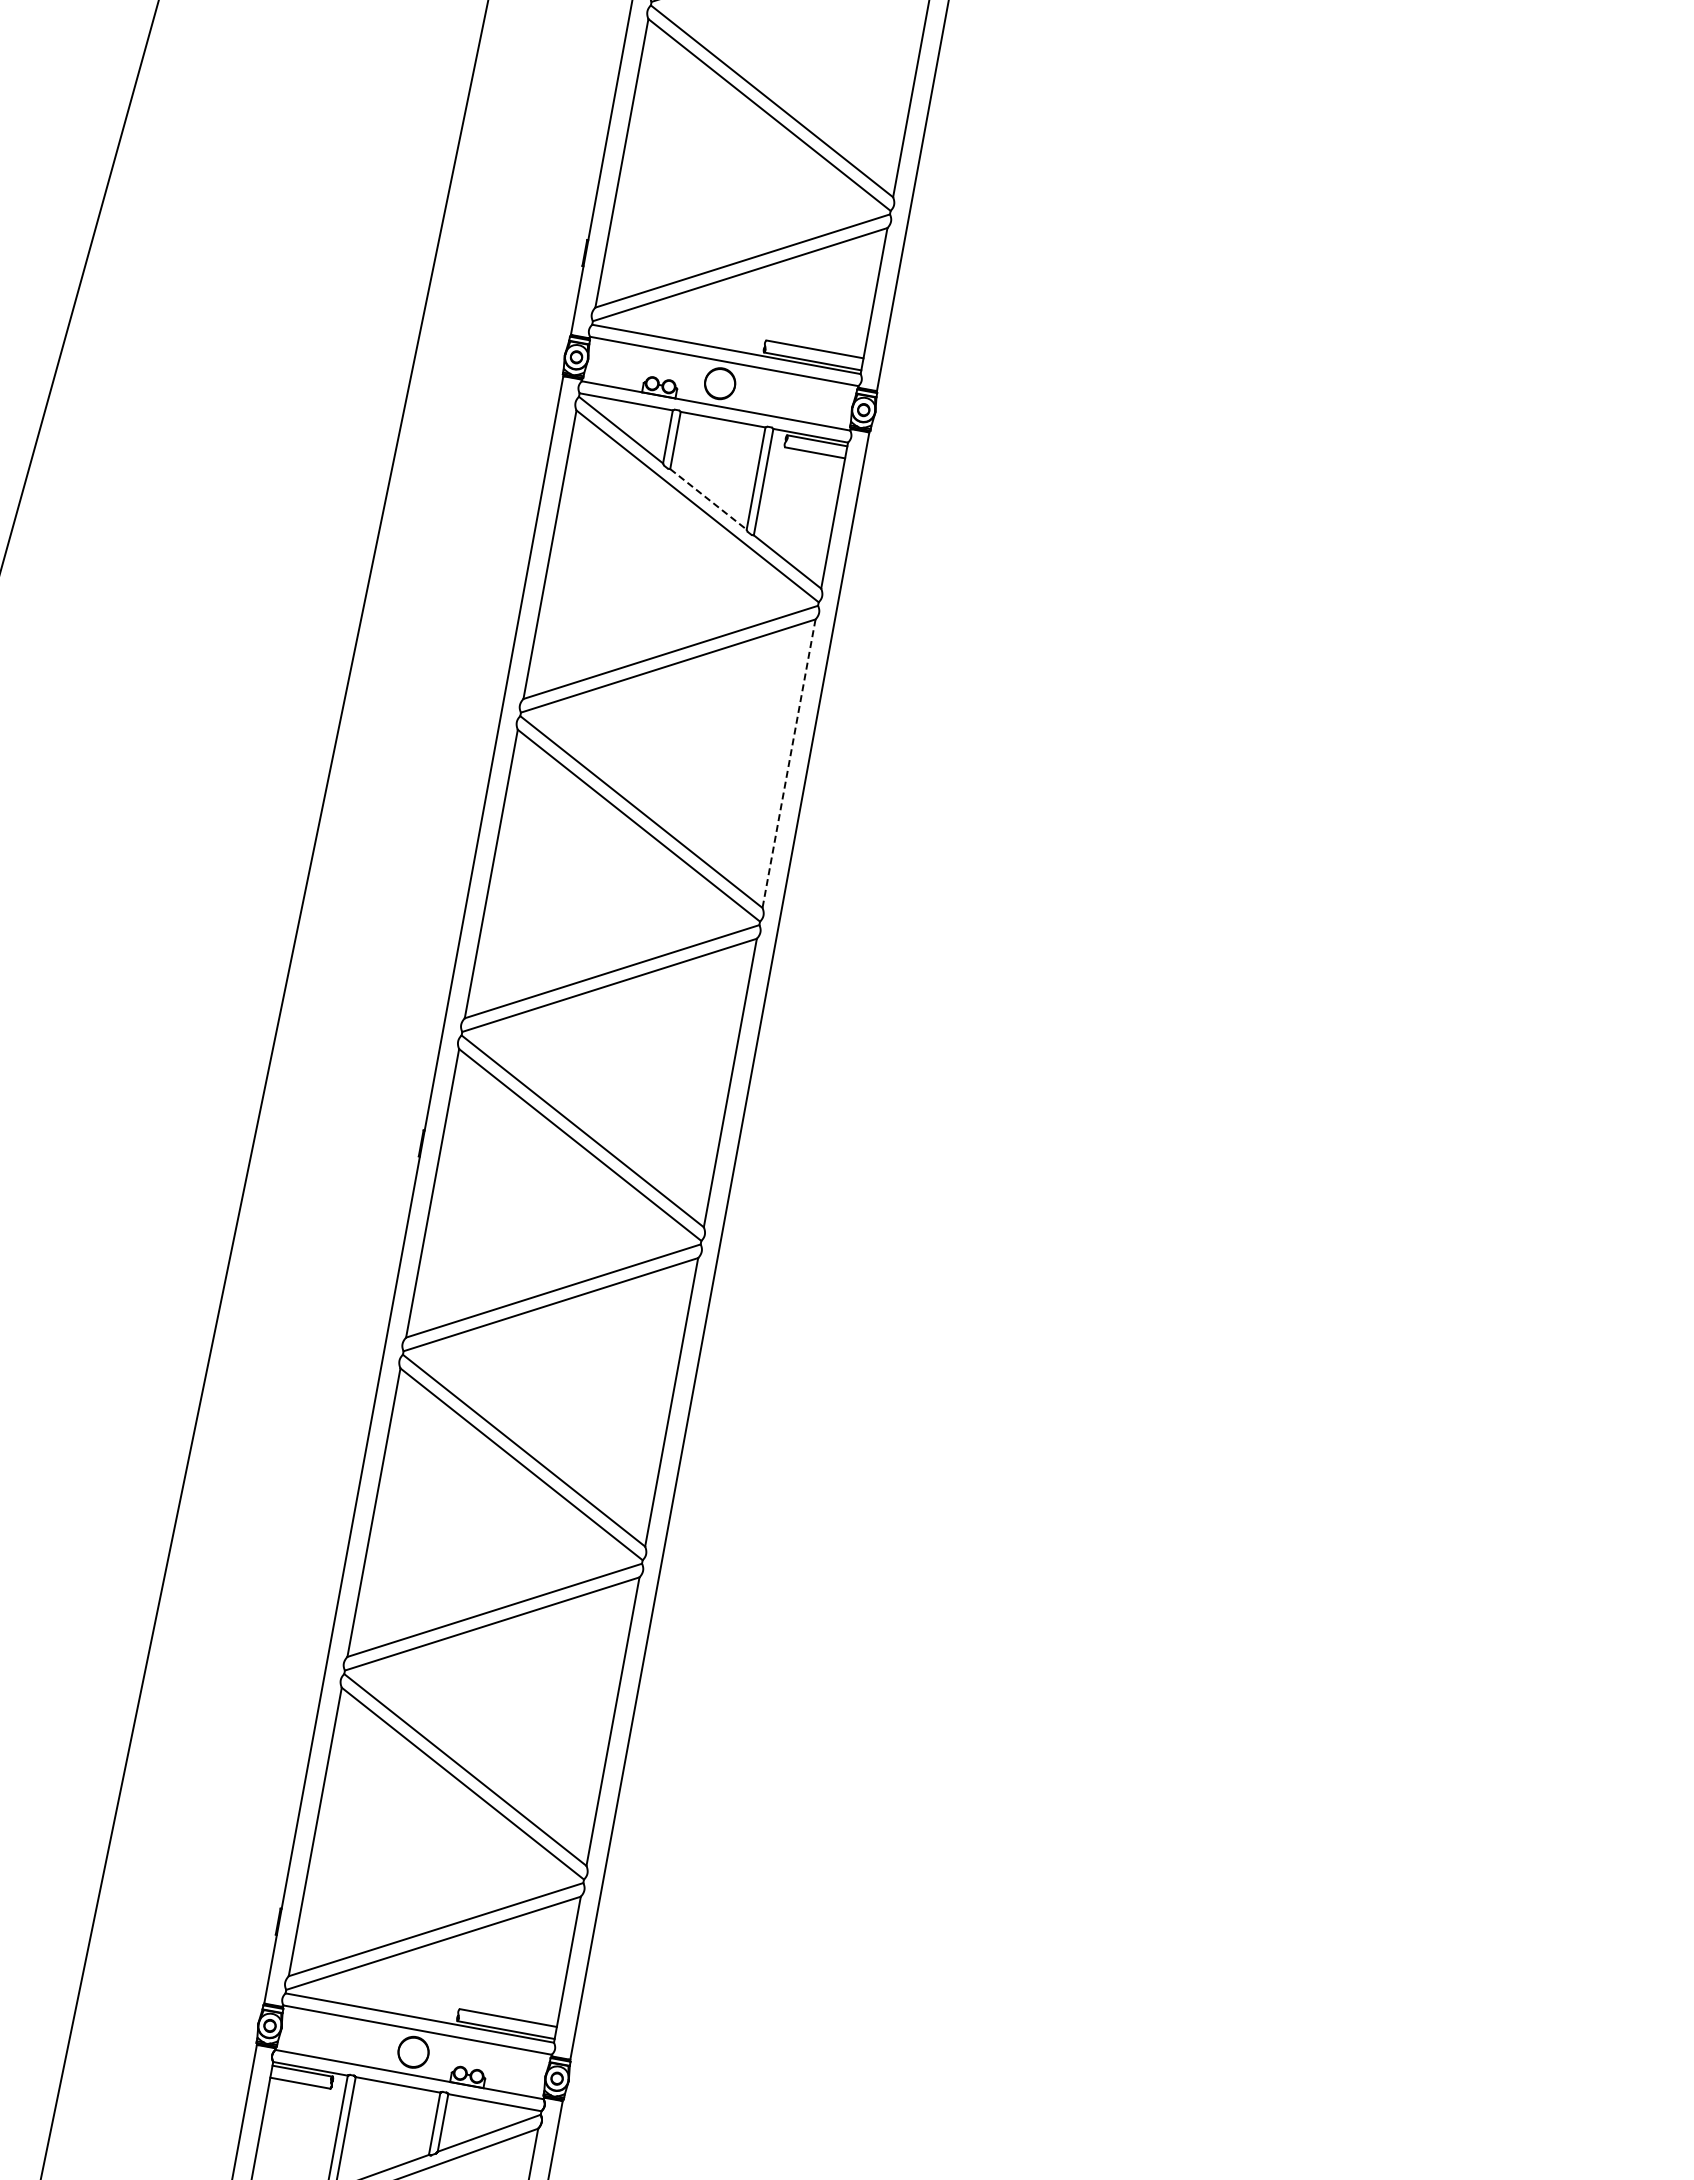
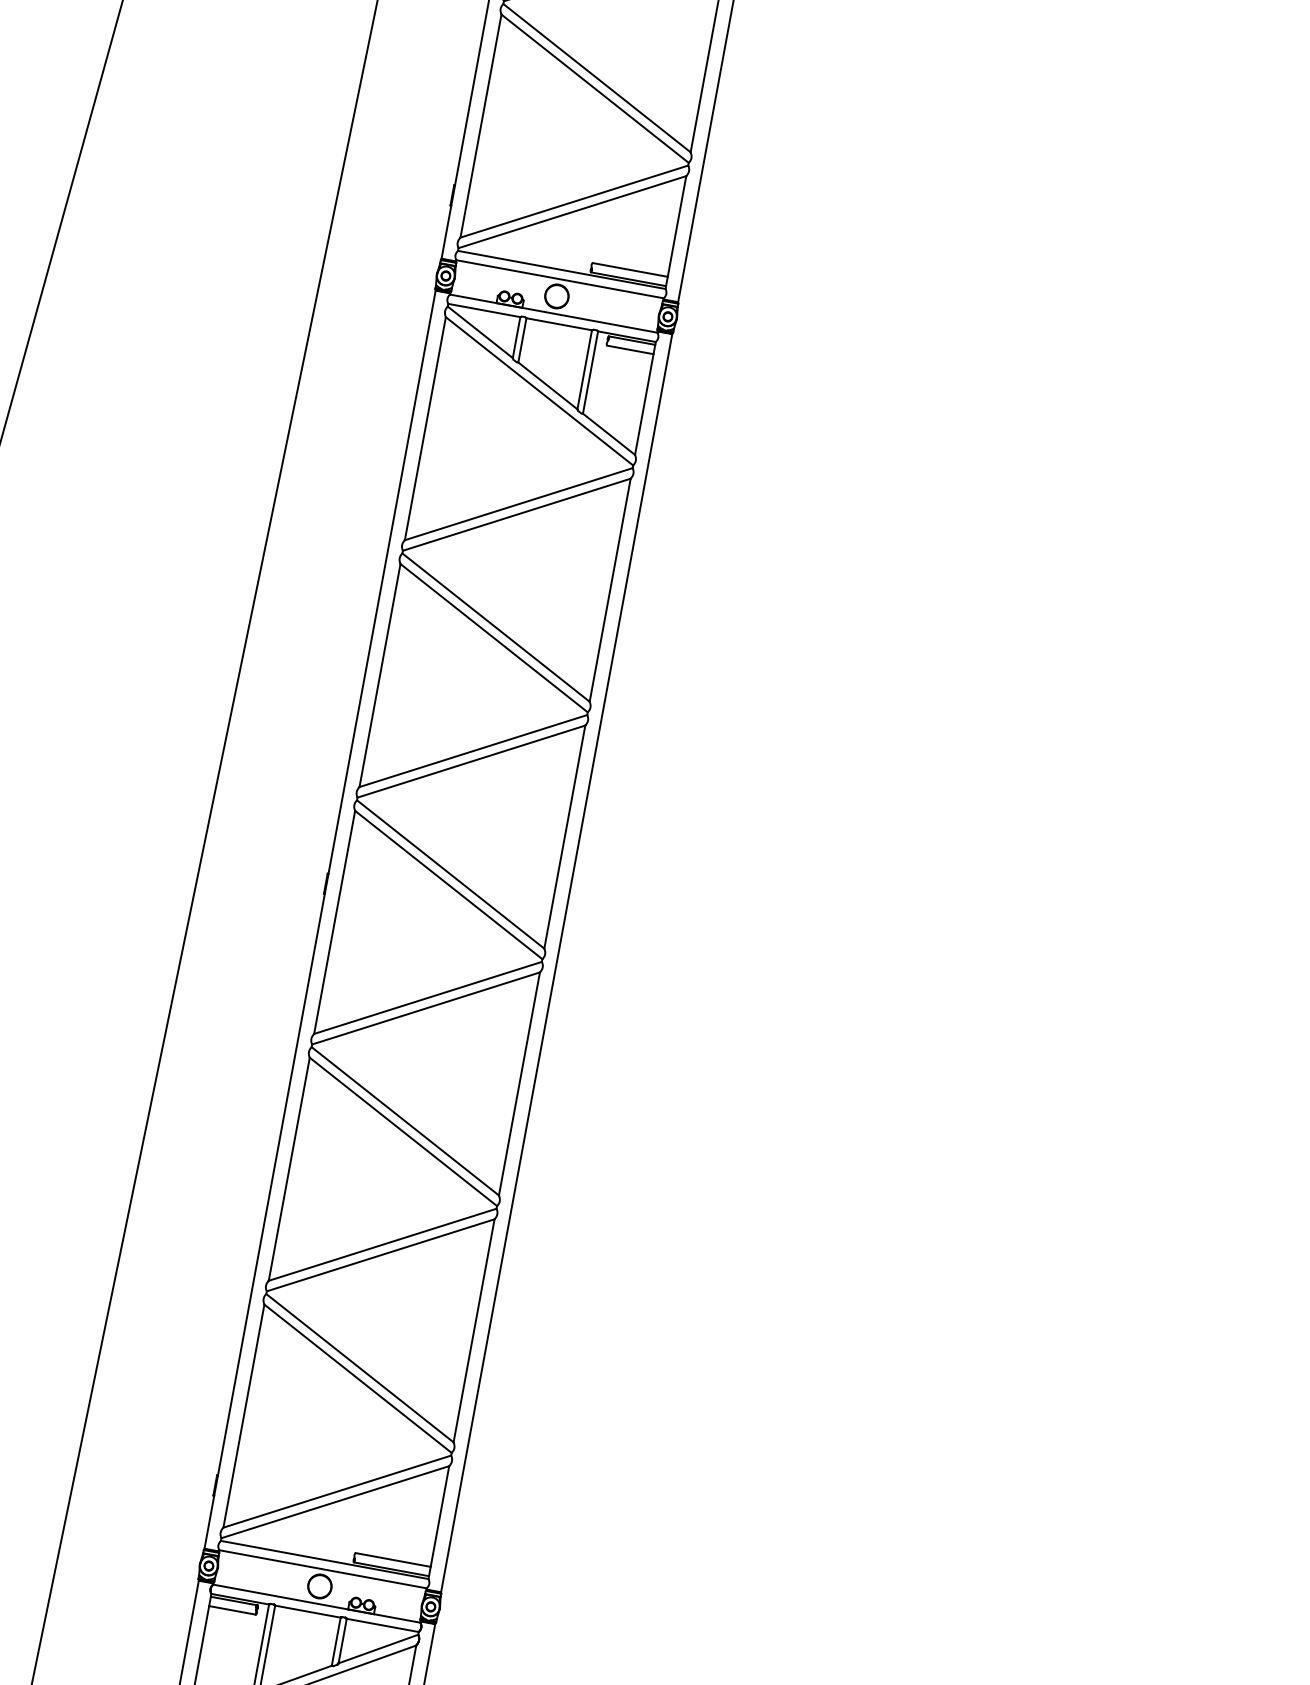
line: (708, 499) -> (547, 385), dashed -> solid
line: (789, 763) -> (610, 590), dashed -> solid

